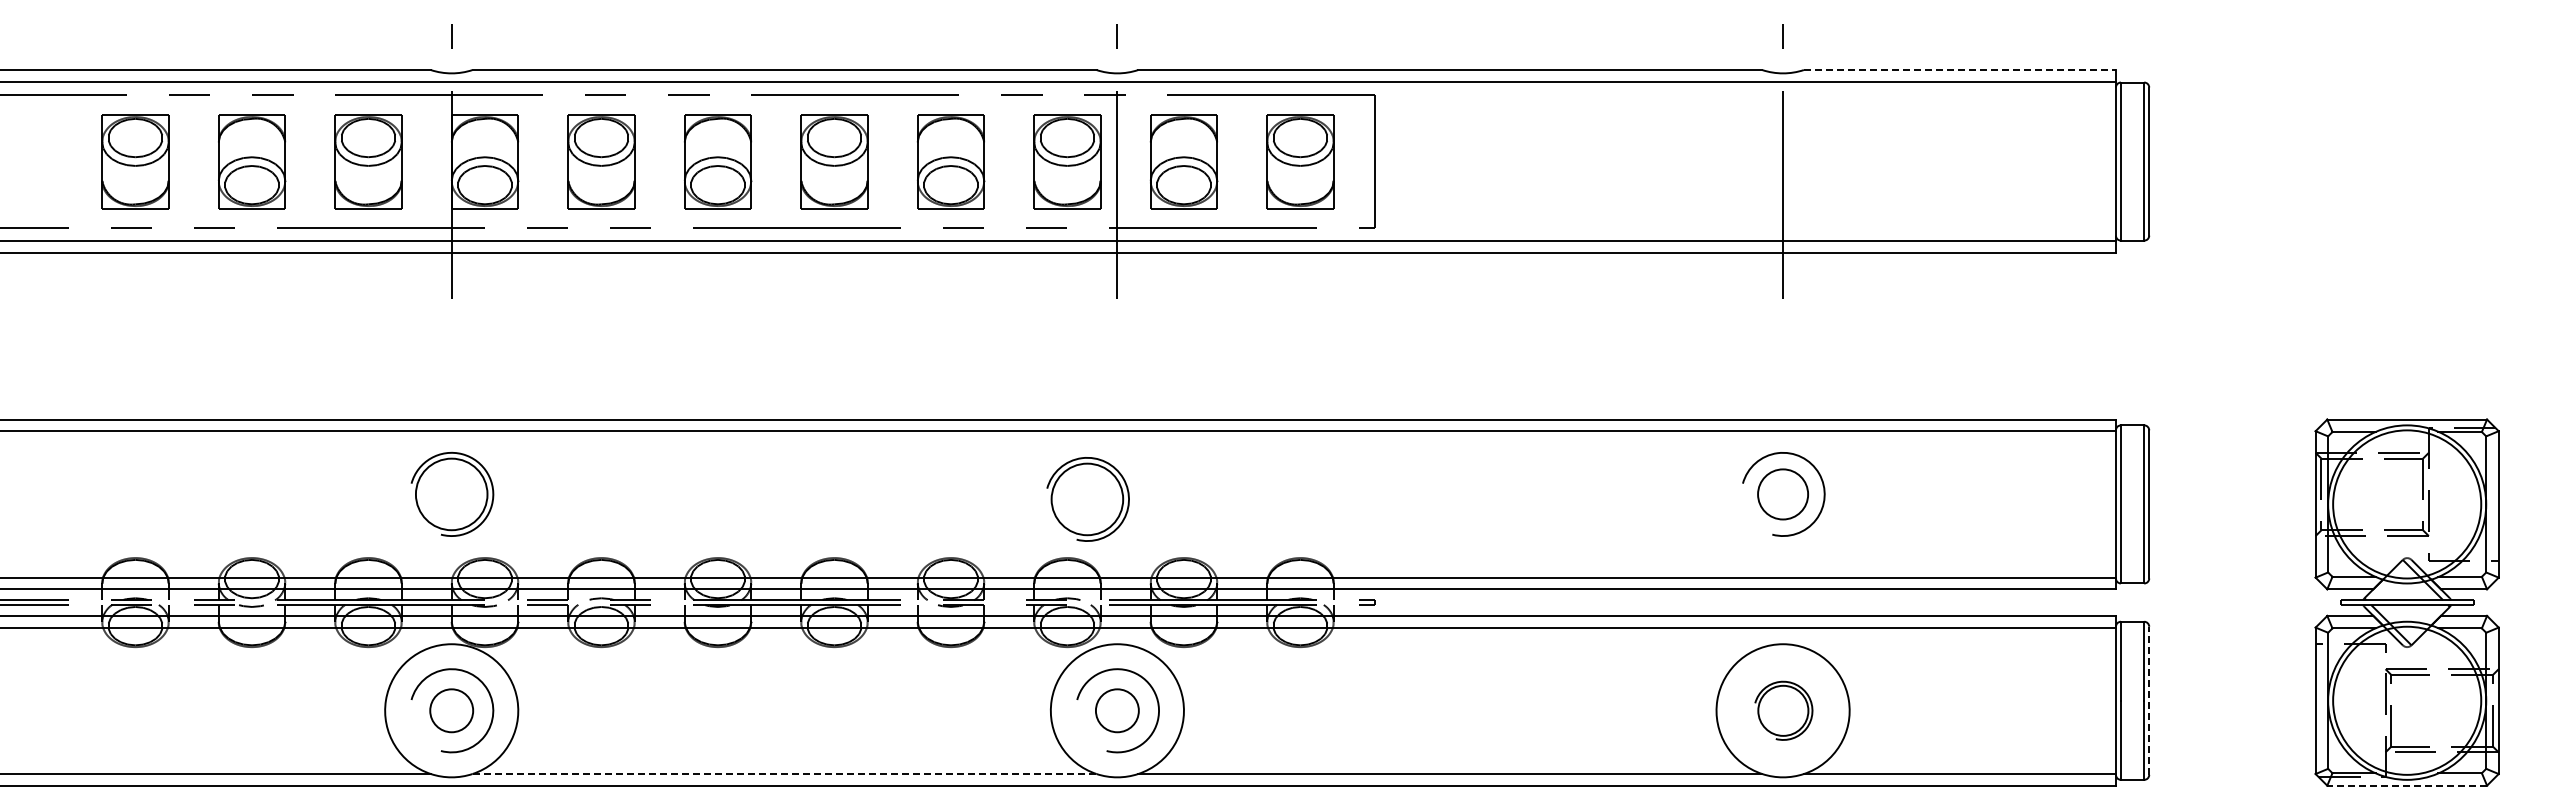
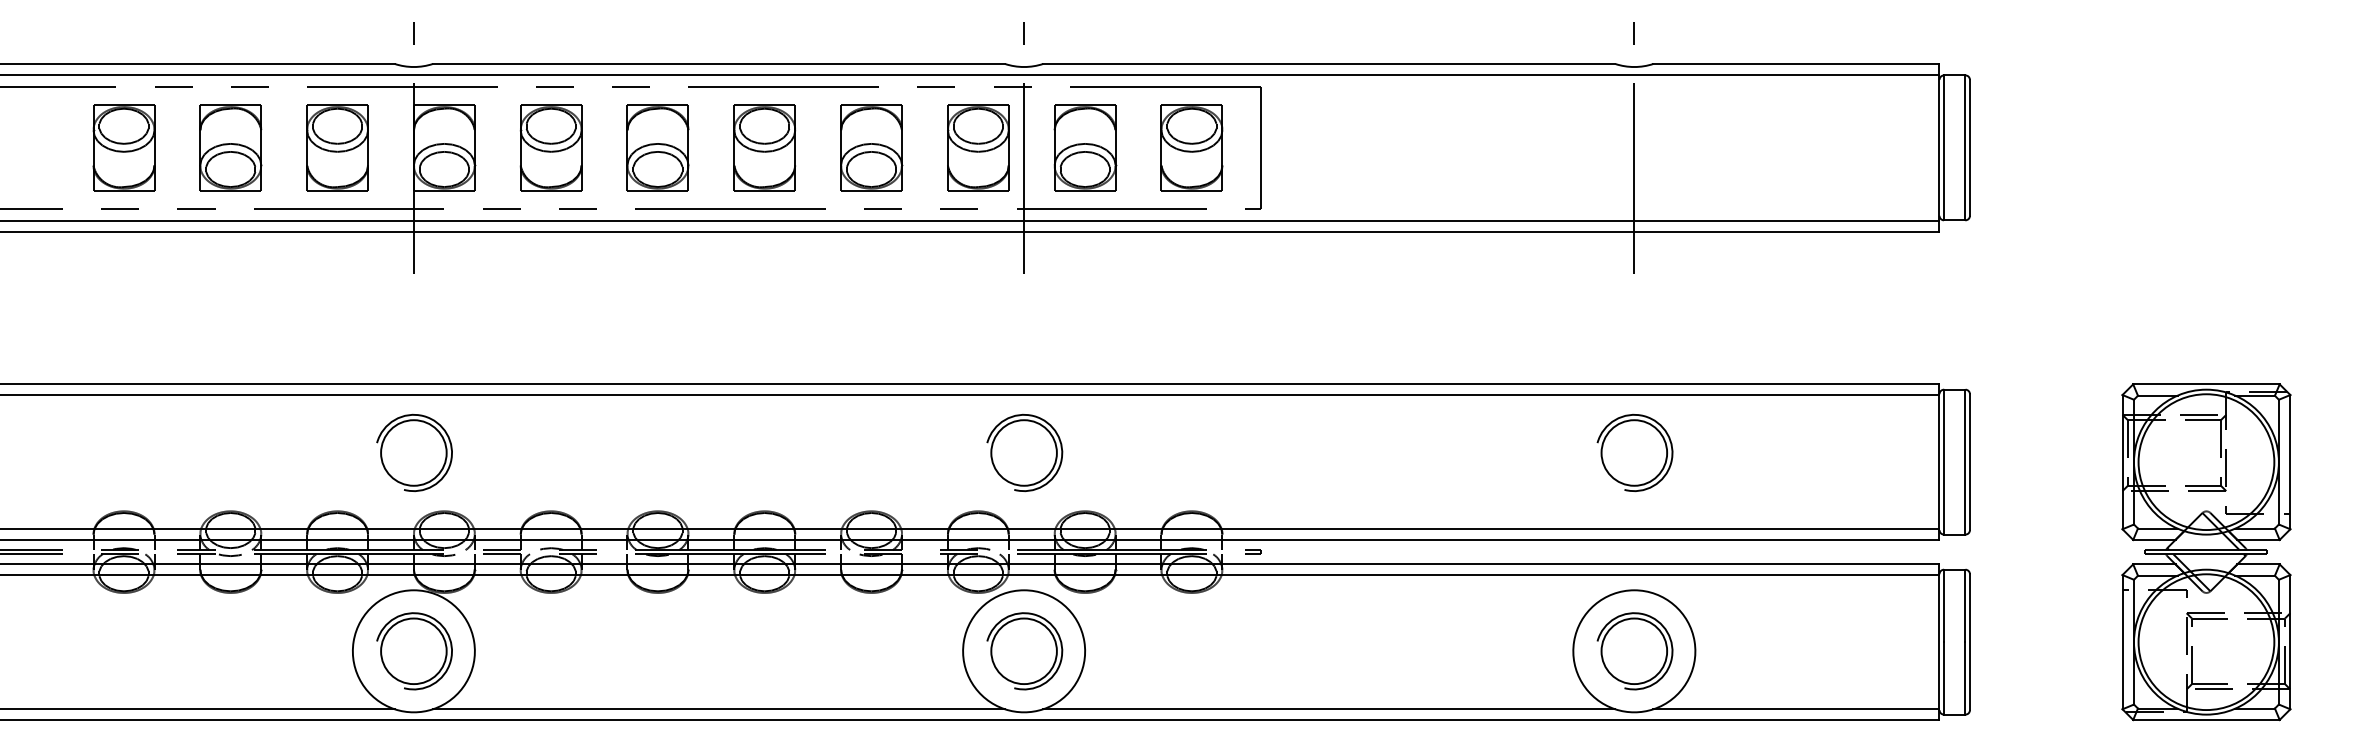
line: (1960, 70) -> (1796, 64), dashed -> solid
circle: (1782, 494) -> (1633, 453), size x1.43
part: (1087, 498) -> (1024, 452), moved
line: (2149, 700) -> (1970, 641), dashed -> solid
circle: (451, 710) -> (413, 651), size x1.67
circle: (1117, 710) -> (1024, 651), size x1.67
part: (1783, 710) -> (1634, 651), size x1.43
line: (785, 774) -> (719, 709), dashed -> solid
line: (2407, 785) -> (2206, 719), dashed -> solid

